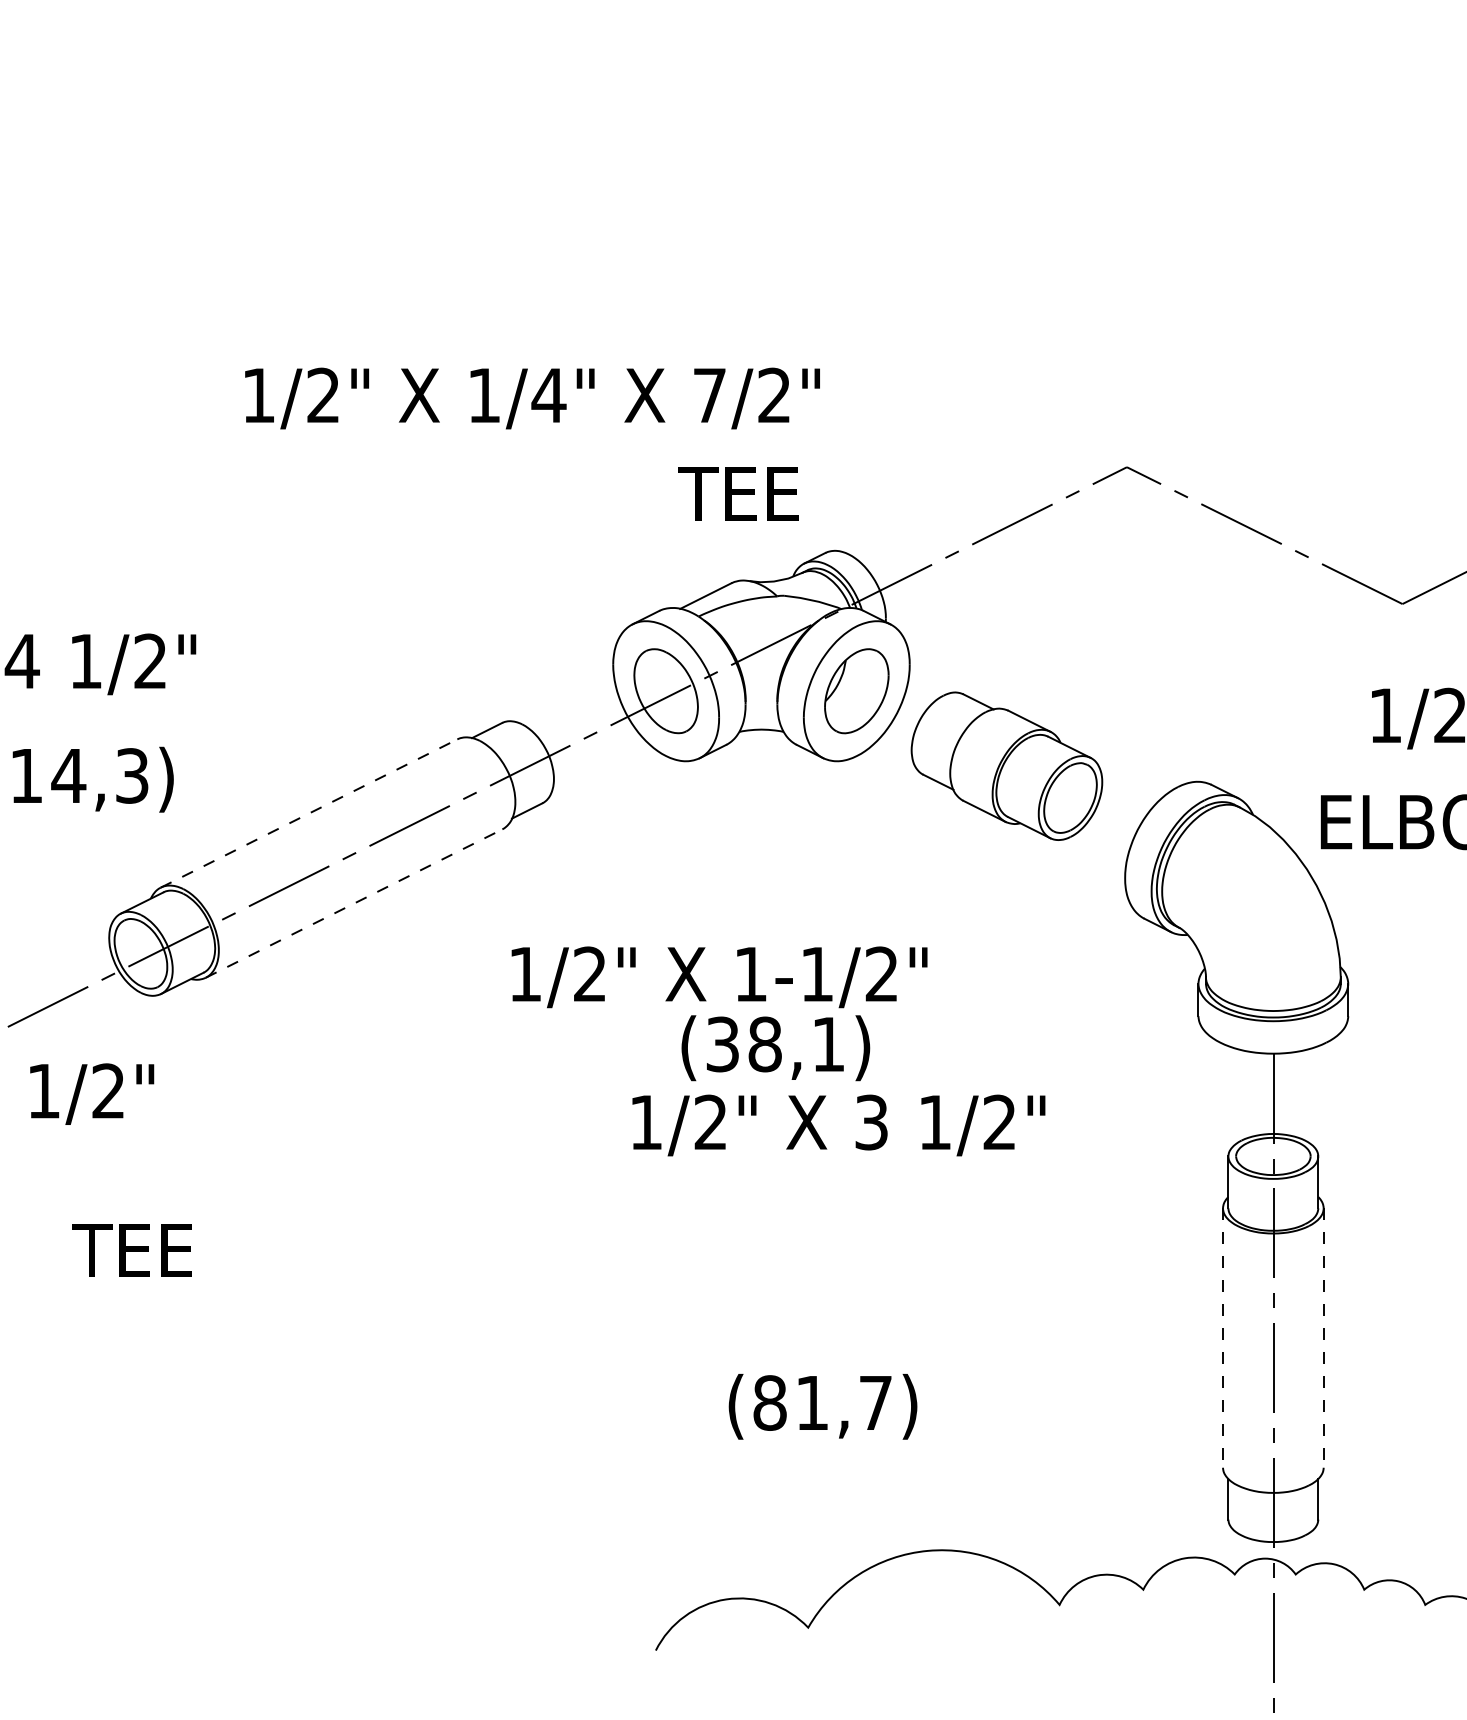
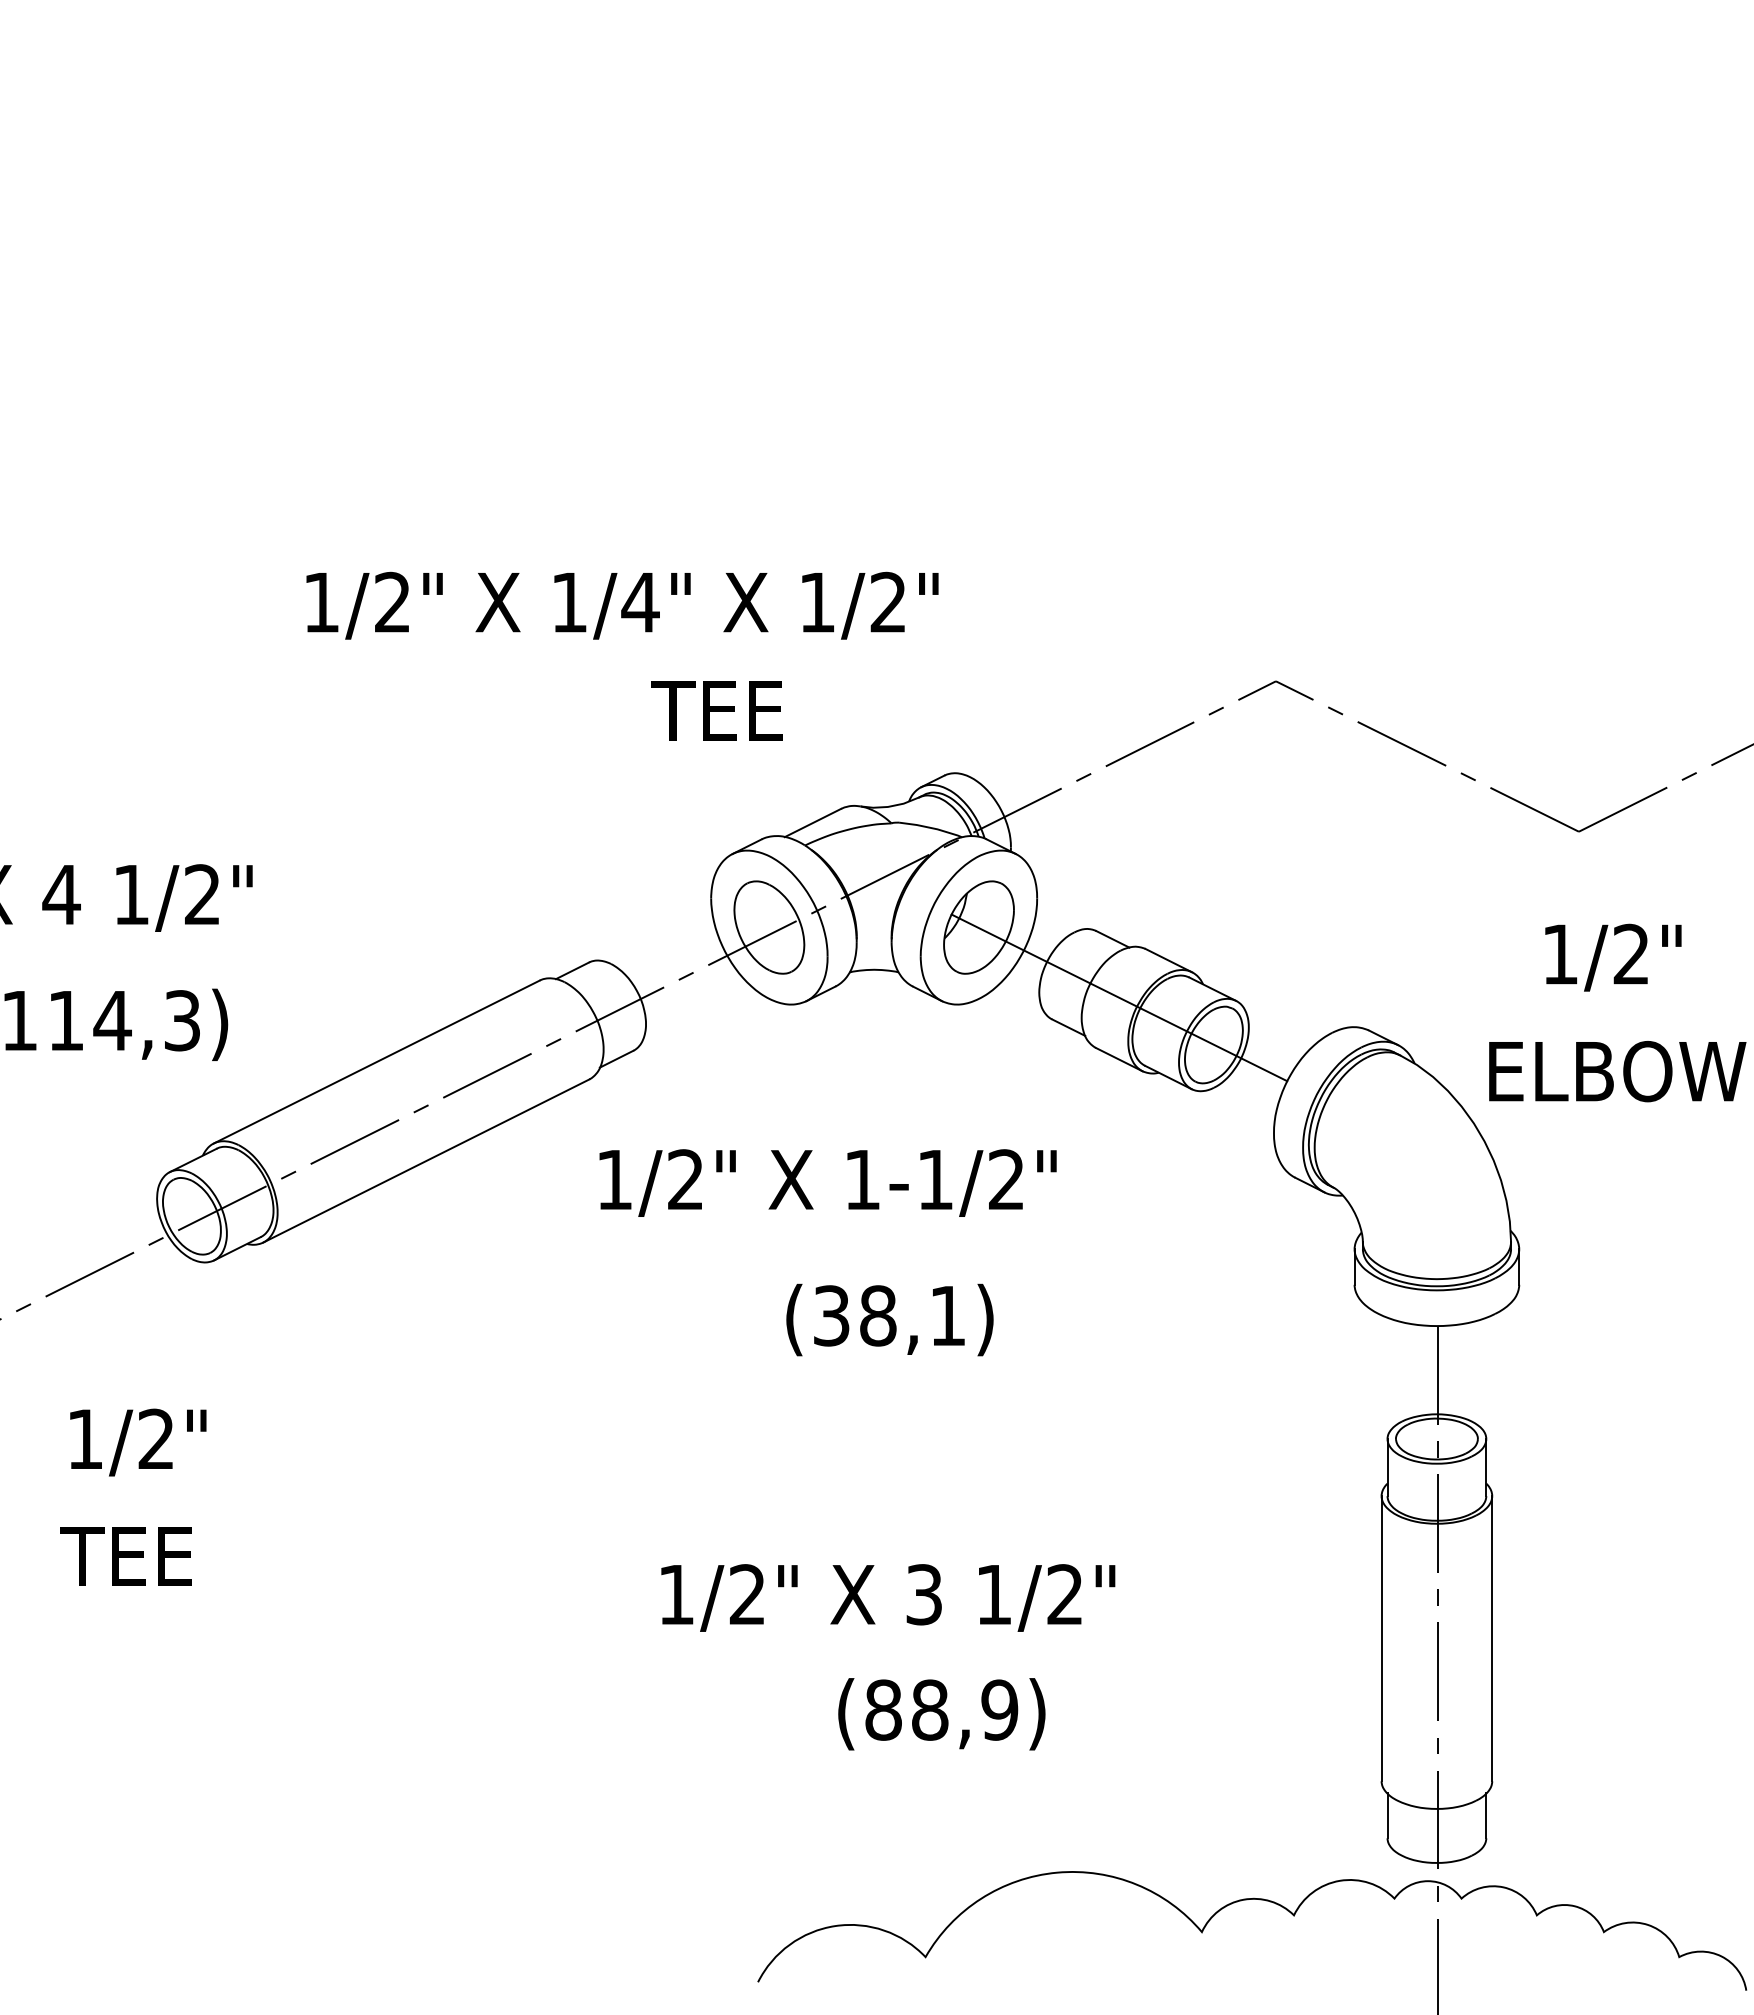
text: (709, 395) -> (817, 602), 7/2" -> 1/2"
text: (738, 493) -> (716, 710), moved
line: (984, 754) -> (1119, 997), added
line: (309, 813) -> (377, 1061), dashed -> solid
line: (354, 903) -> (426, 1160), dashed -> solid
text: (719, 976) -> (827, 1182), moved
text: (92, 1094) -> (138, 1442), moved
text: (839, 1125) -> (888, 1597), moved
text: (131, 1250) -> (125, 1556), moved
line: (1222, 1337) -> (1381, 1638), dashed -> solid
line: (1323, 1337) -> (1492, 1638), dashed -> solid
text: (844, 1402) -> (965, 1709), (81,7) -> (88,9)

